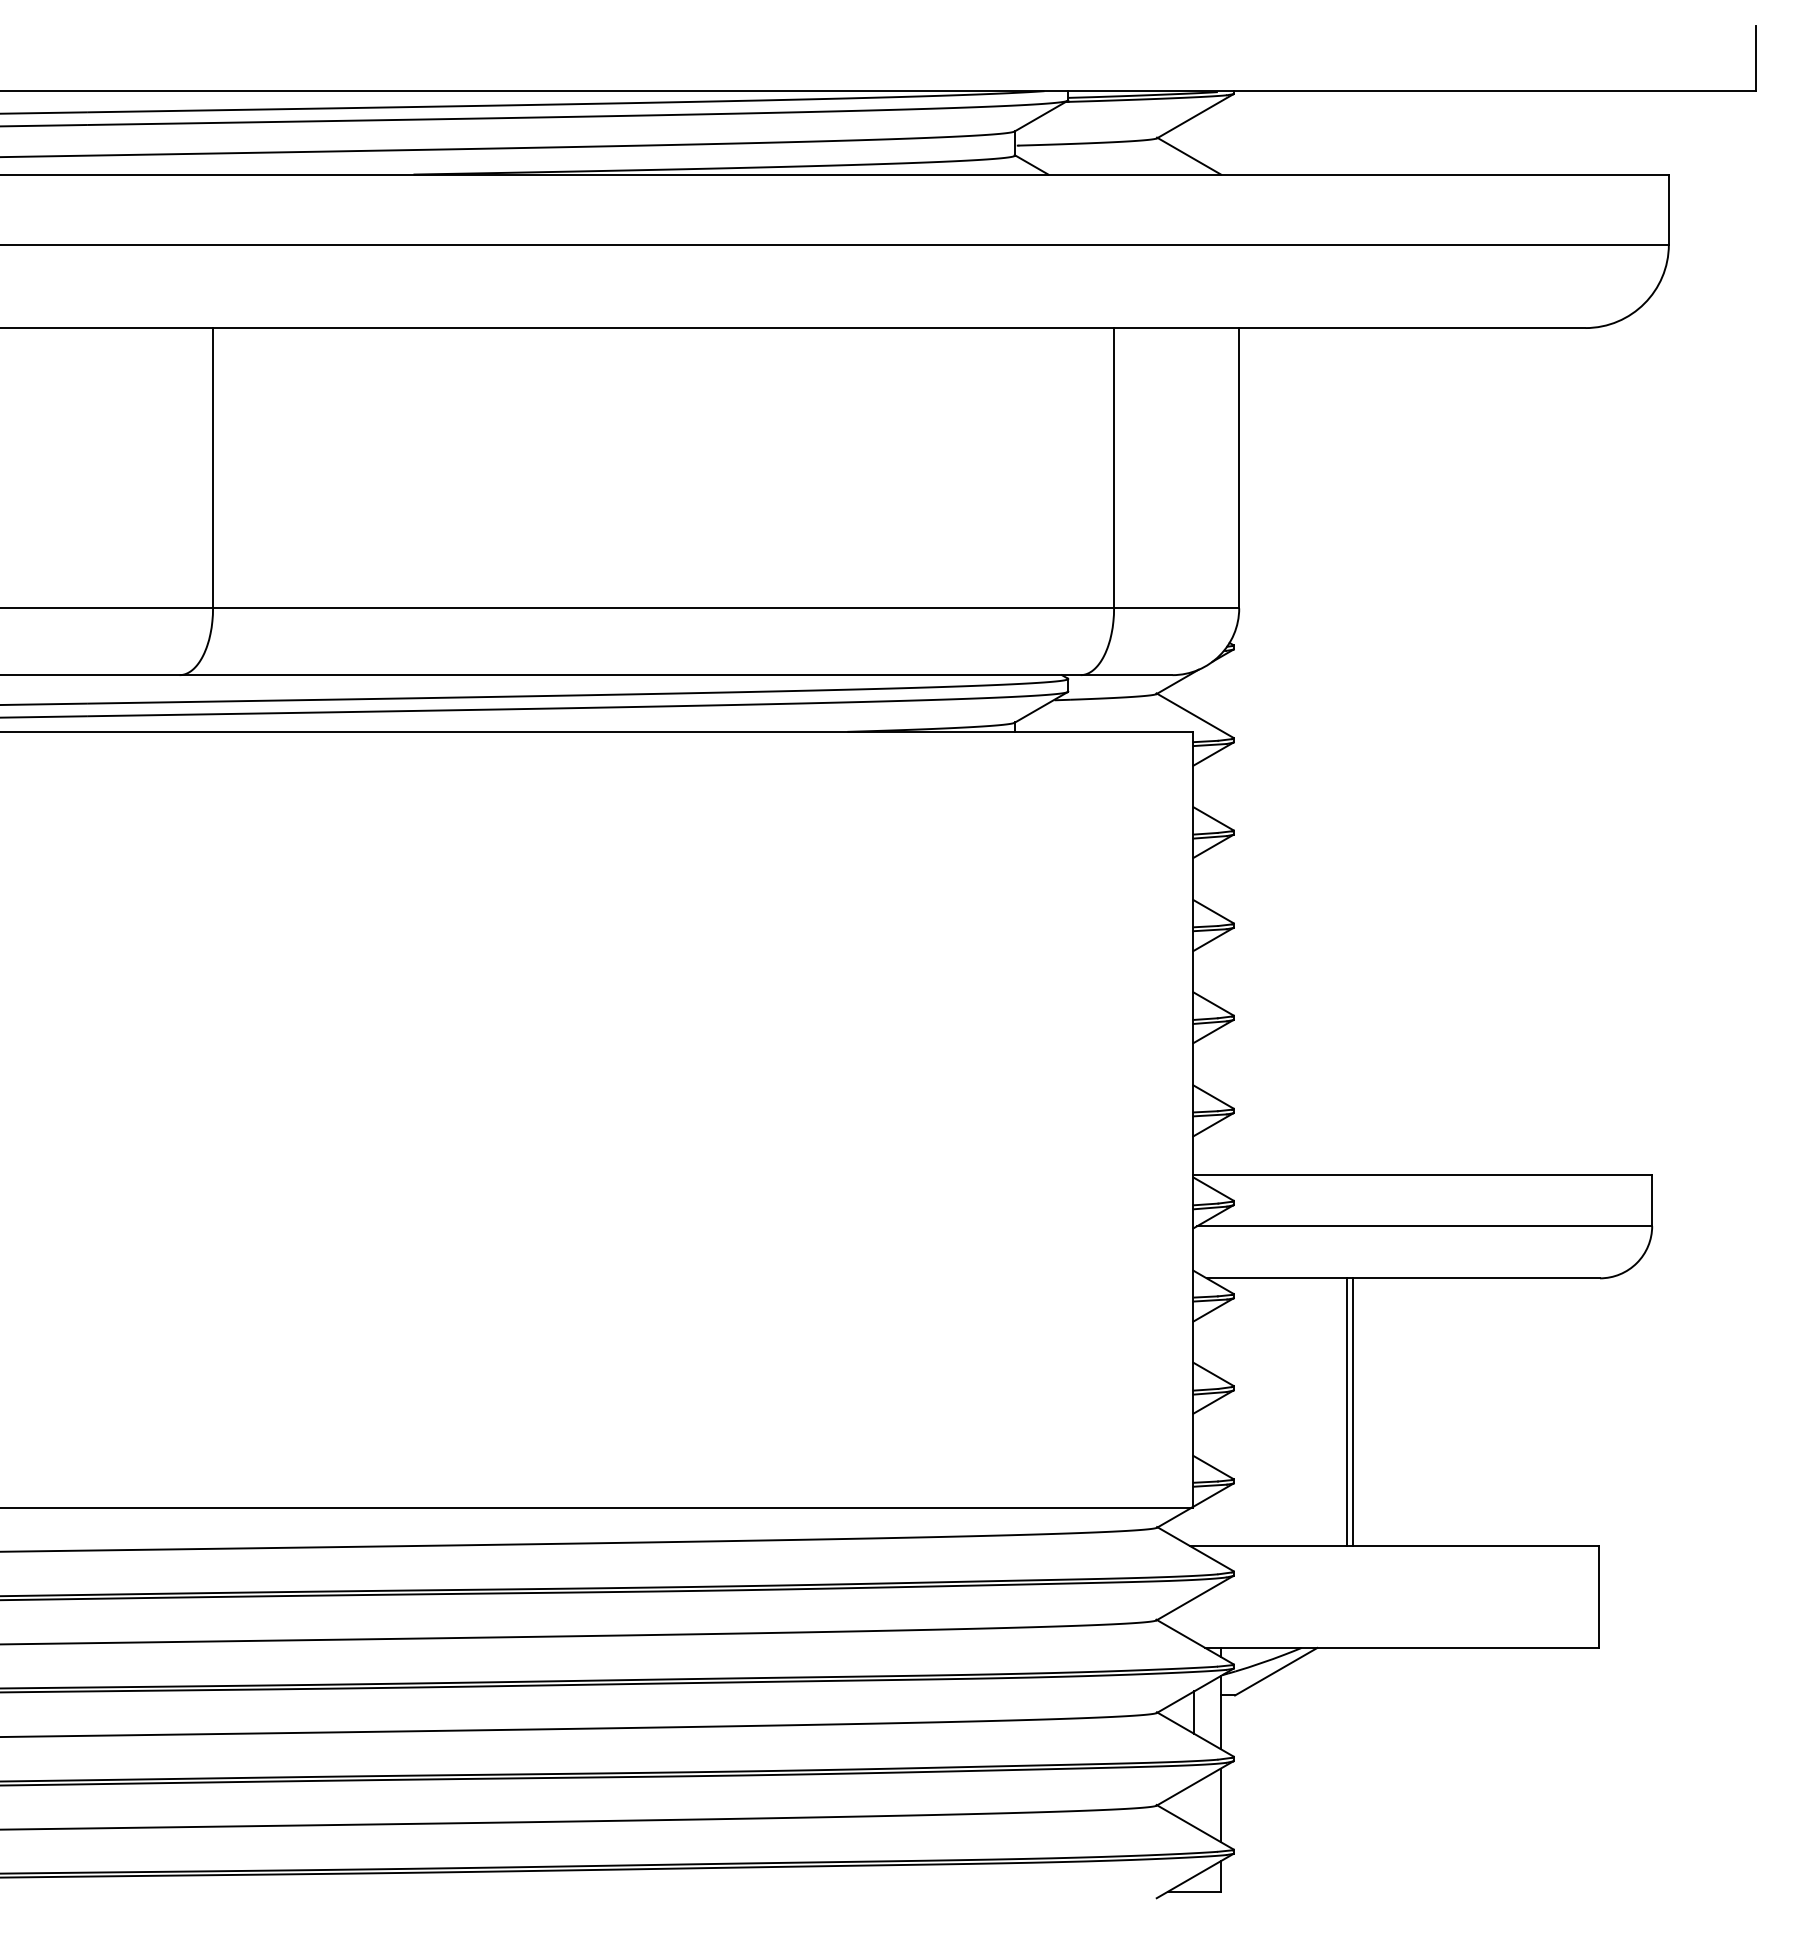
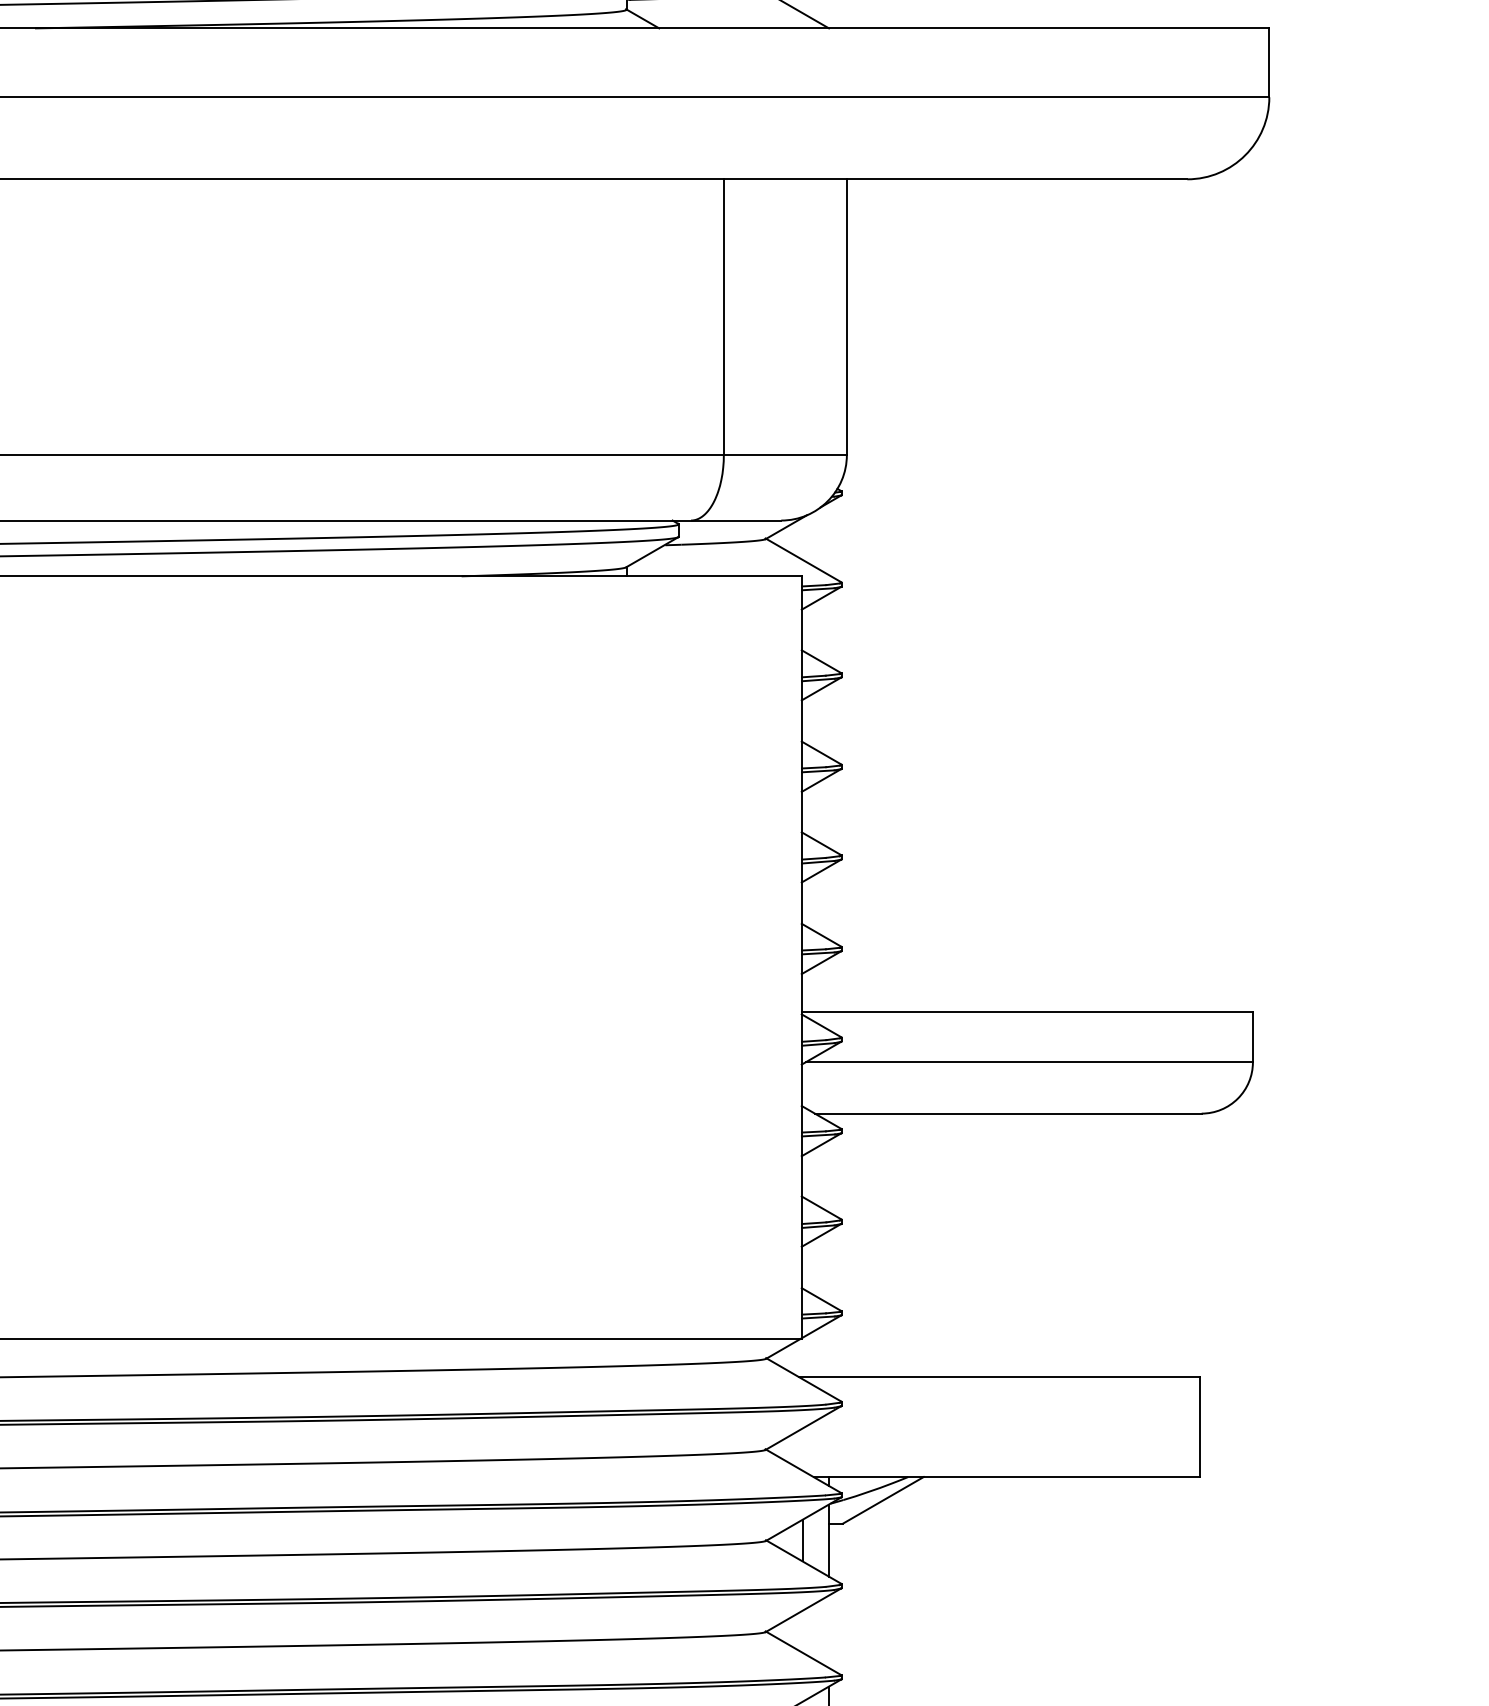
line: (1347, 1412) -> (953, 1245), removed
line: (1352, 1412) -> (958, 1245), removed
line: (1220, 1805) -> (828, 1631), removed

